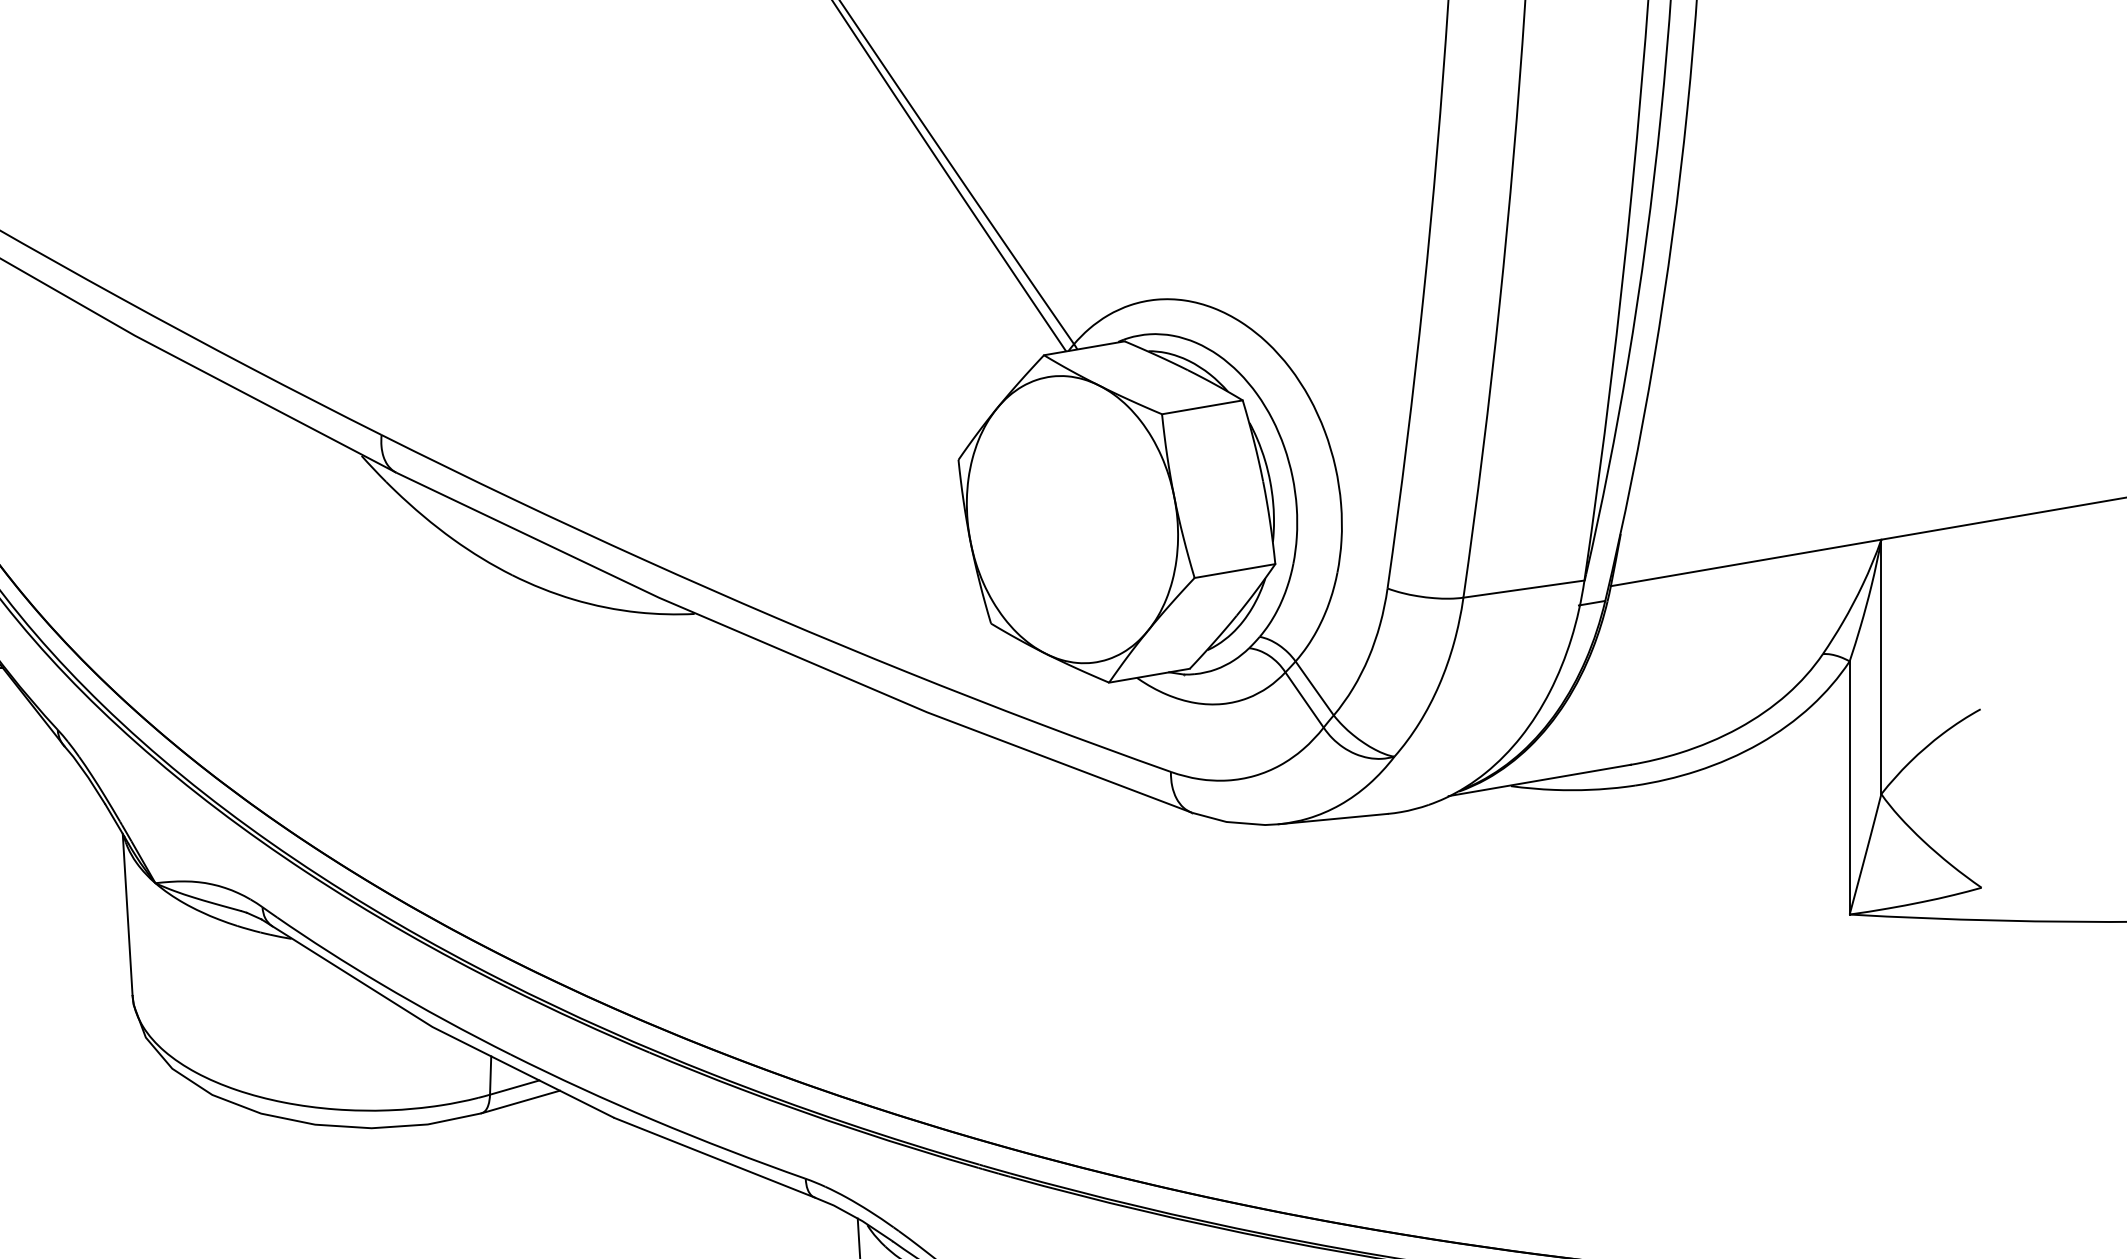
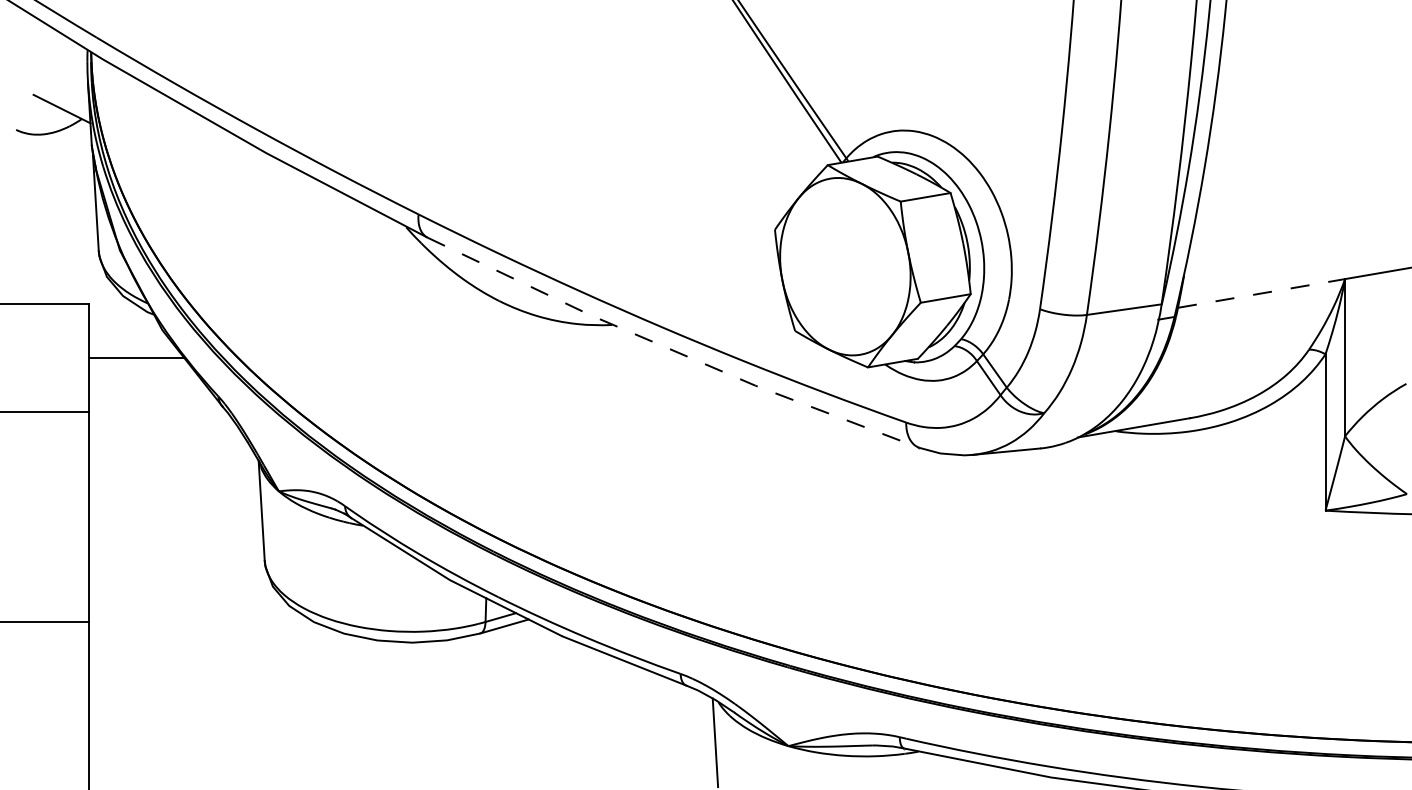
line: (1746, 563) -> (1261, 293), solid -> dashed
line: (791, 653) -> (671, 349), solid -> dashed

